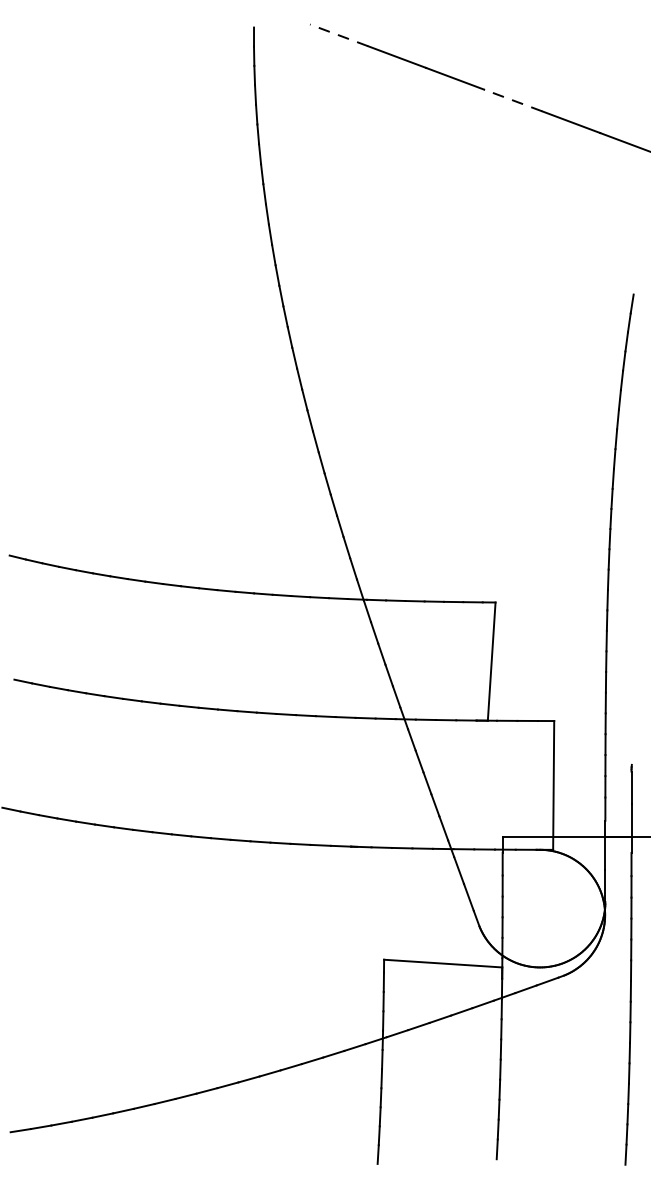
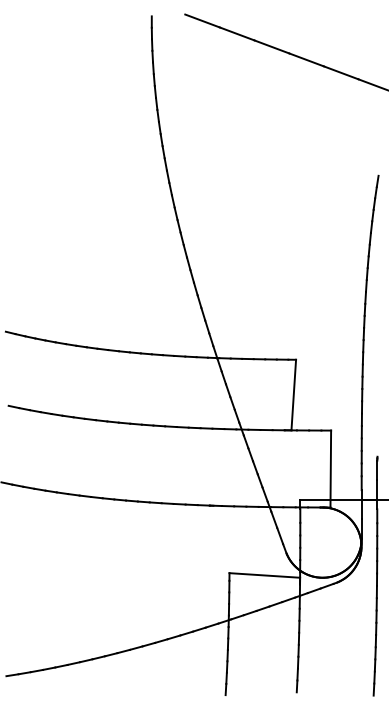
line: (338, 36) -> (202, 21), dashed -> solid
line: (513, 99) -> (306, 59), dashed -> solid

